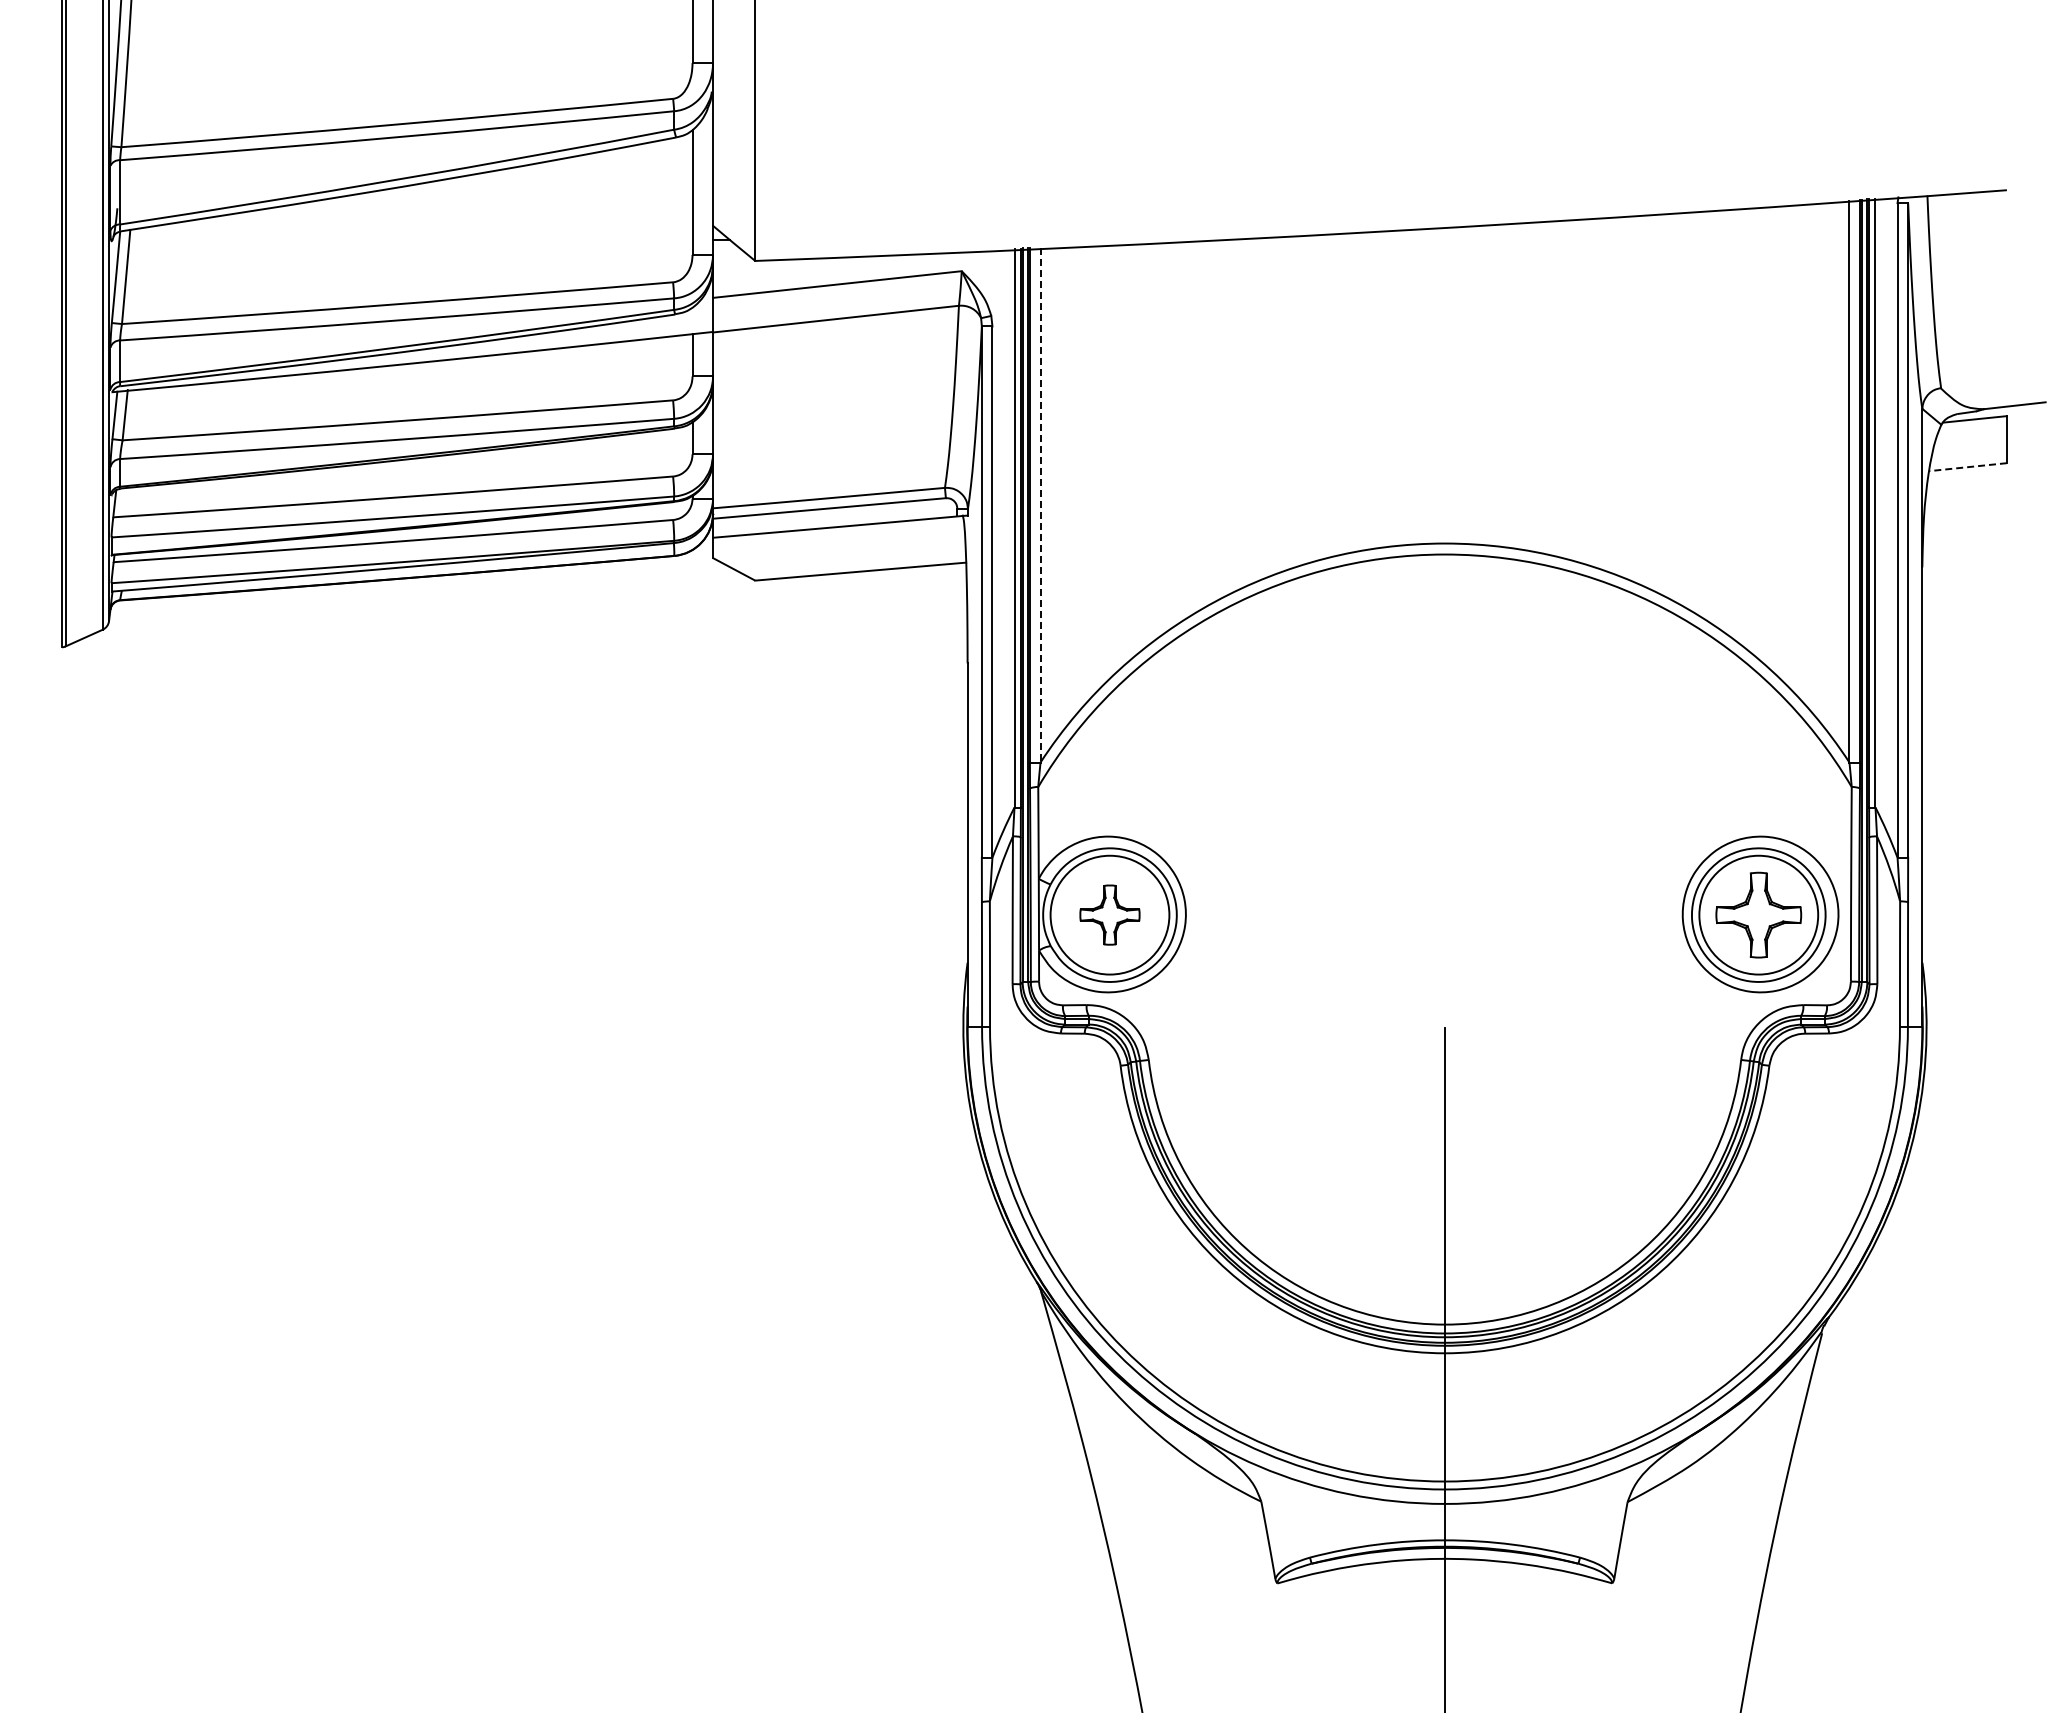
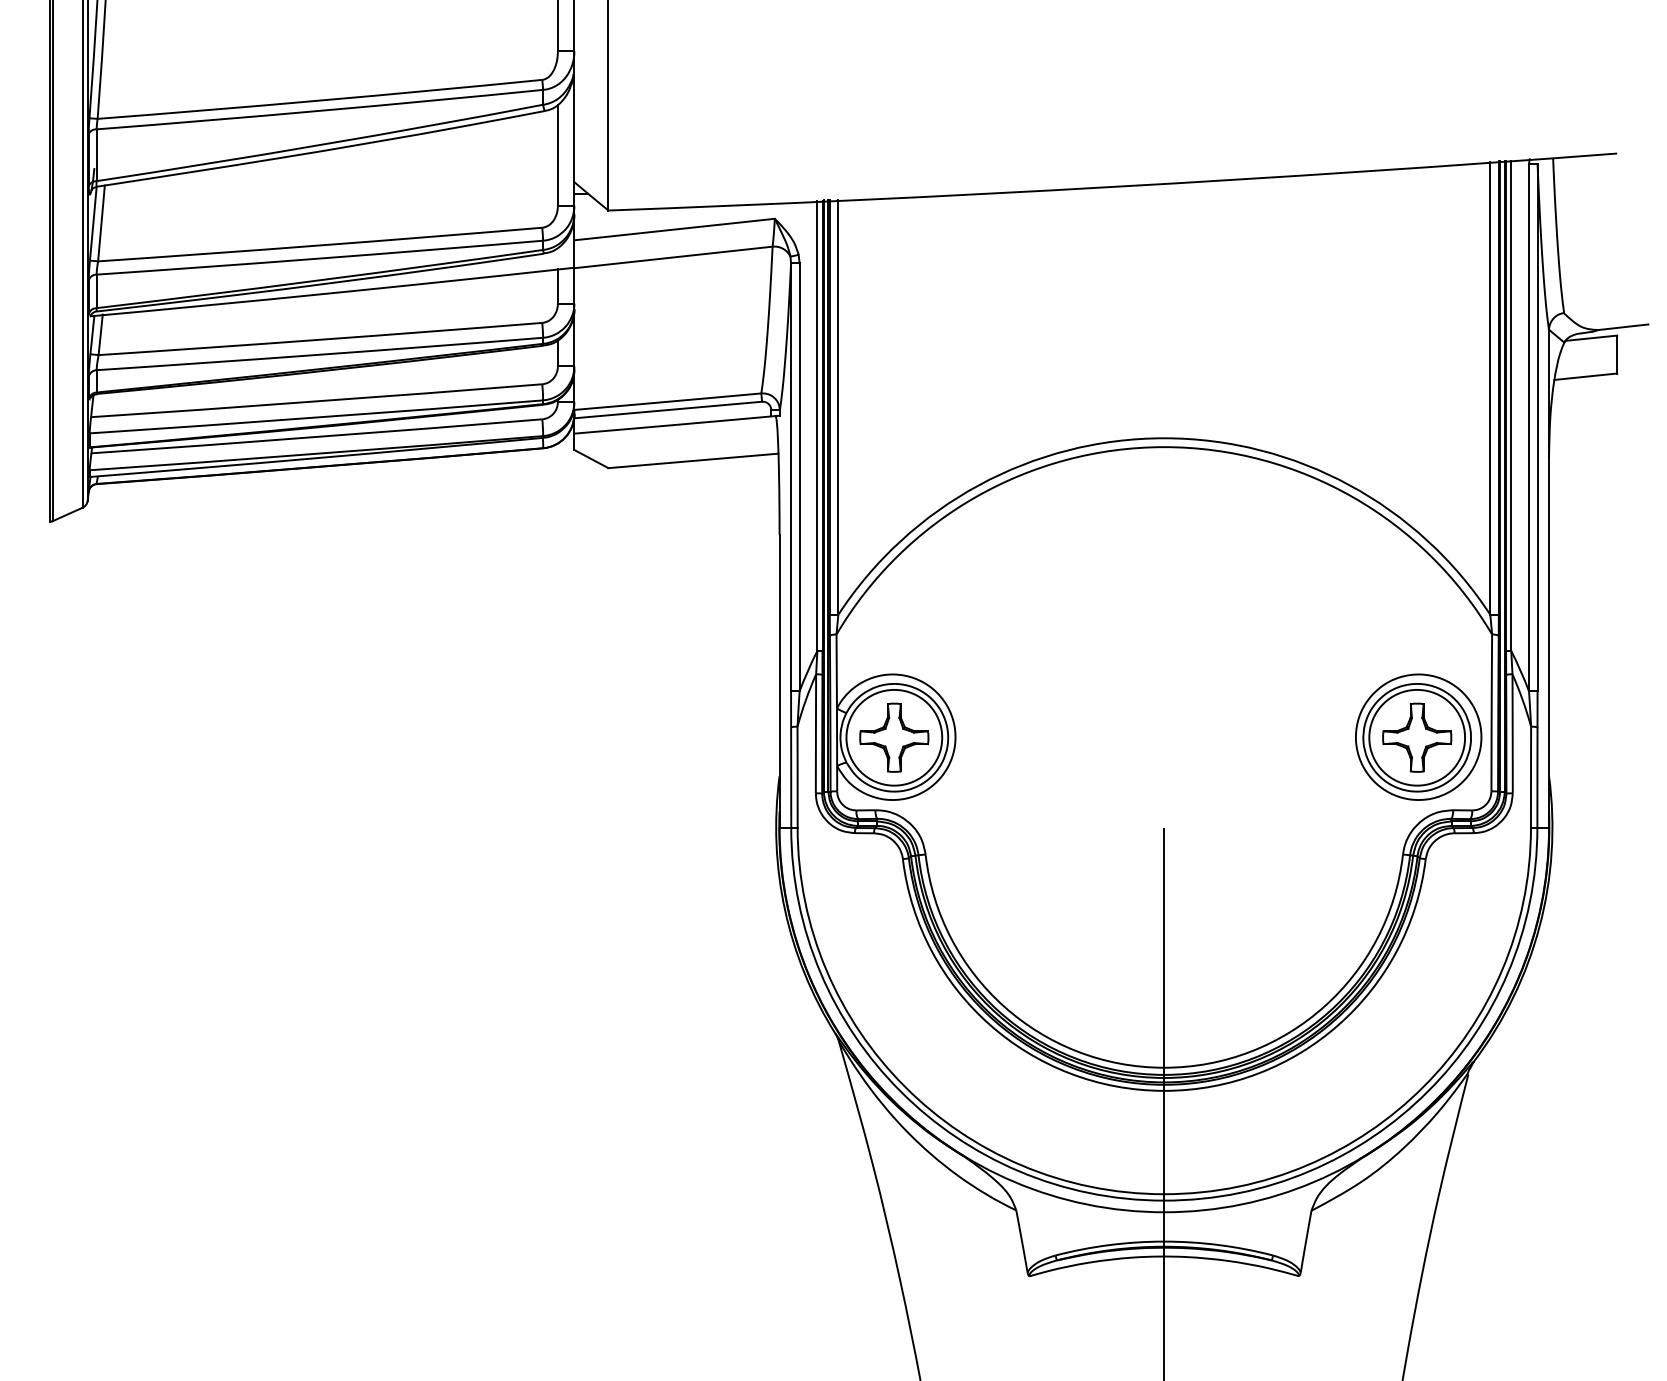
line: (1967, 467) -> (1585, 377), dashed -> solid
line: (1040, 505) -> (838, 407), dashed -> solid
part: (1109, 914) -> (893, 737), size x1.43

